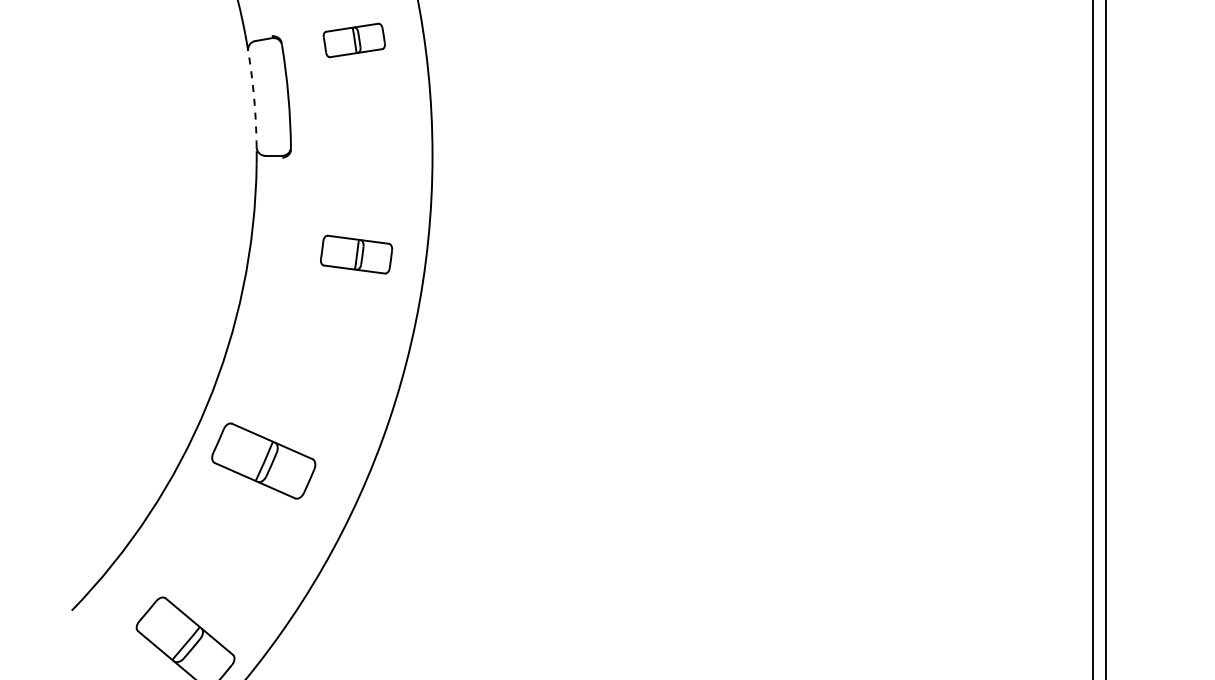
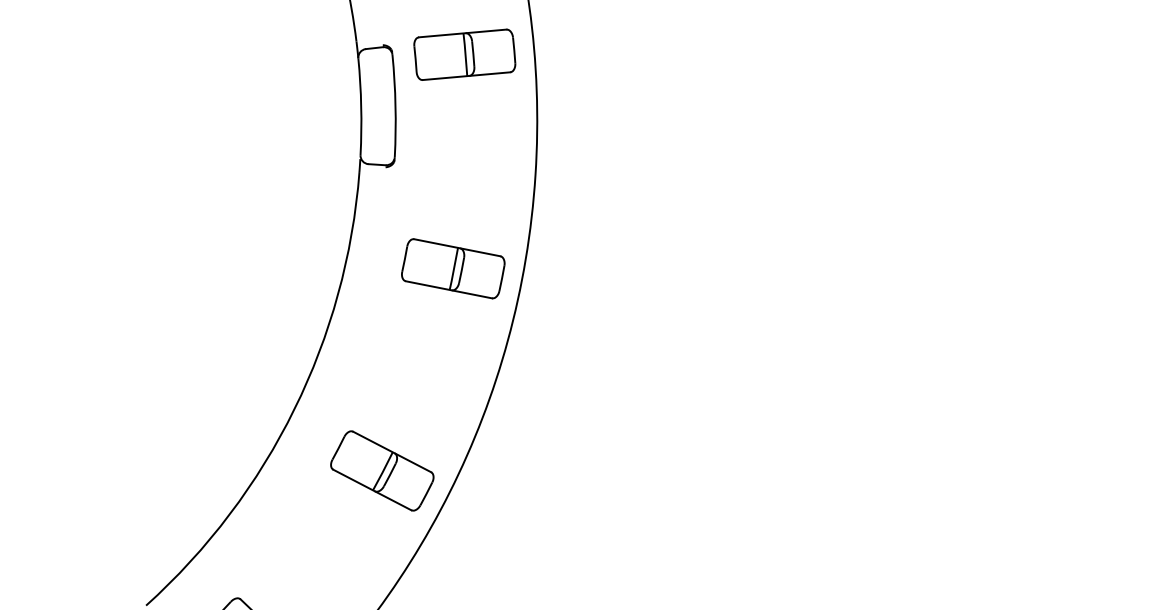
part: (354, 40) -> (465, 54), size x1.67
arc: (254, 98) -> (361, 106), dashed -> solid
part: (356, 254) -> (453, 268), size x1.43
part: (263, 460) -> (382, 470), moved

